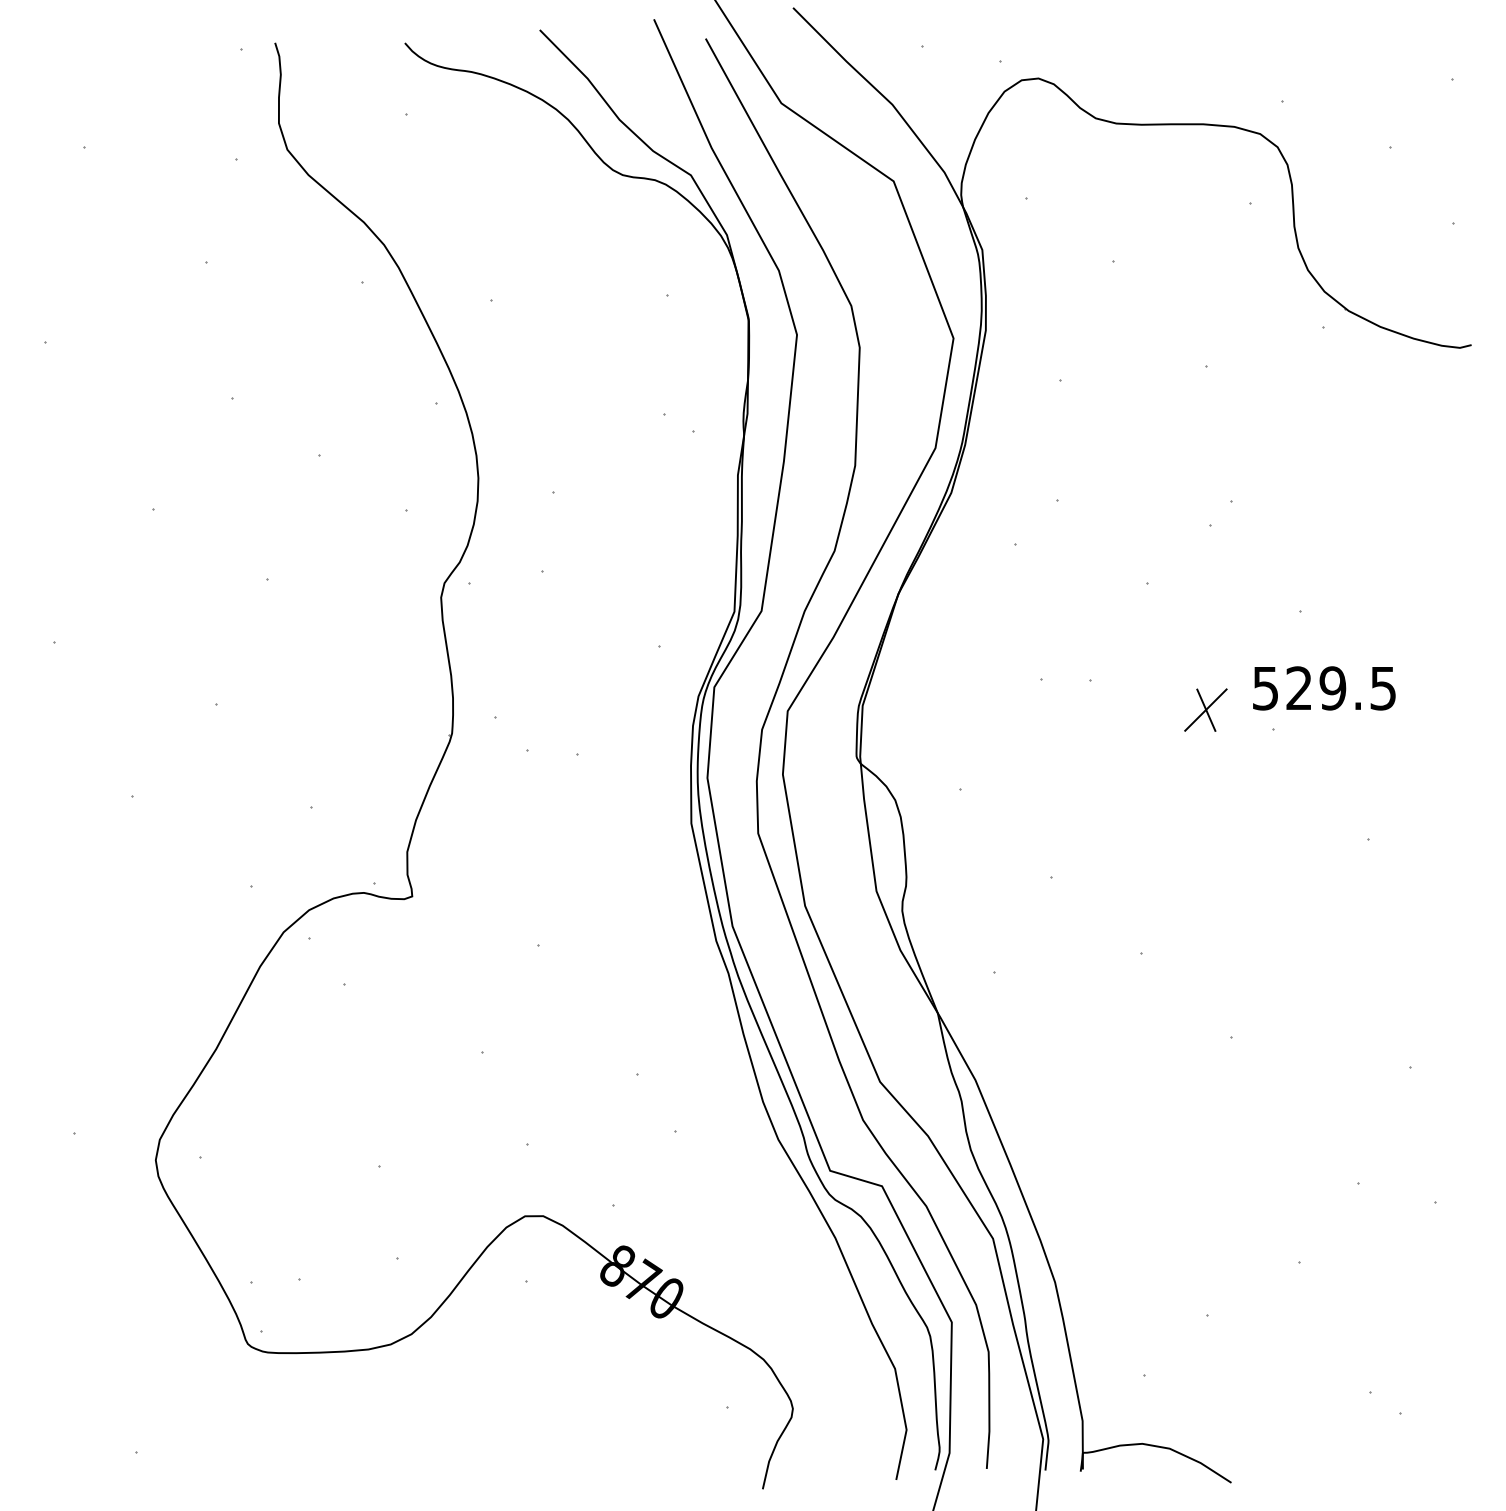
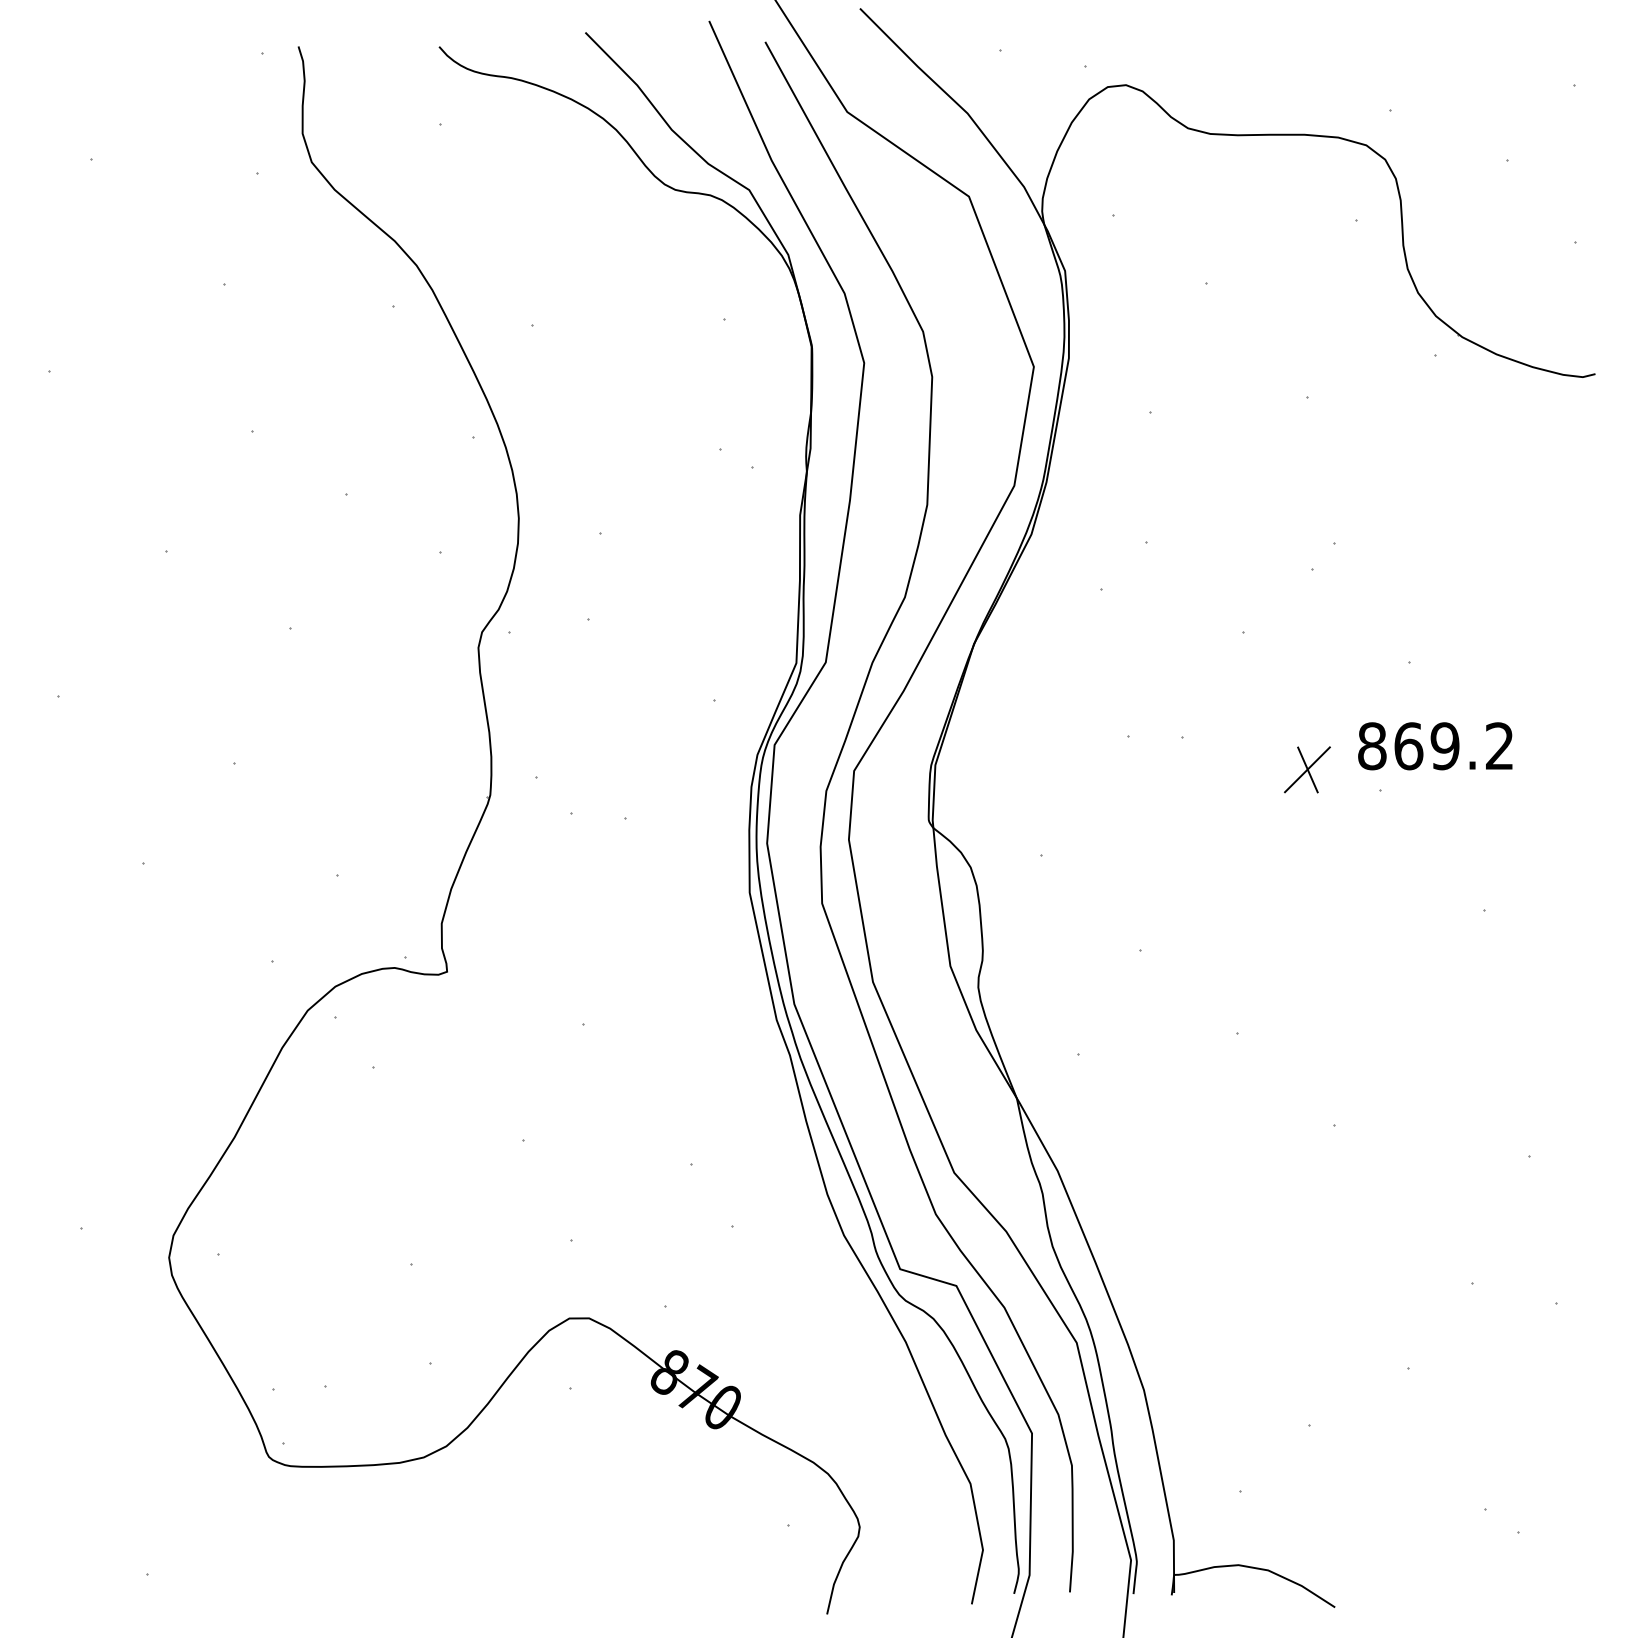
text: (1323, 688) -> (1434, 746), 529.5 -> 869.2

